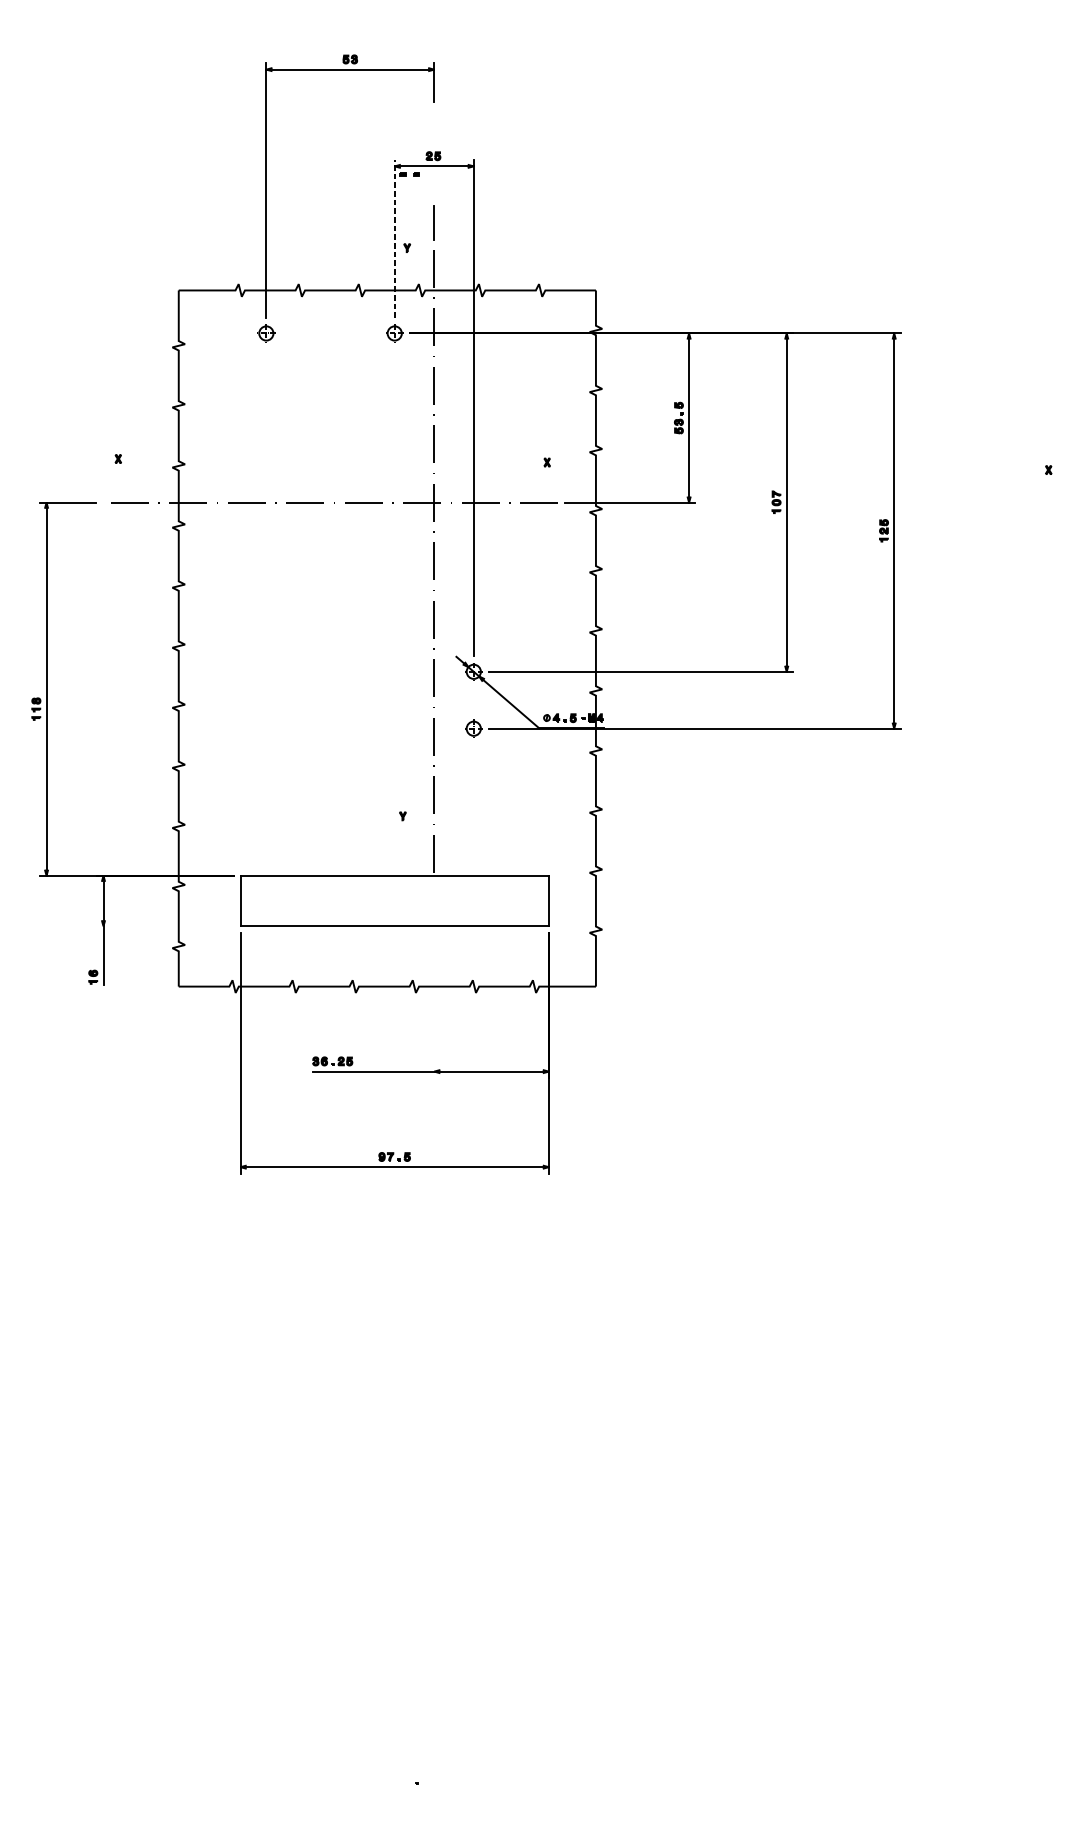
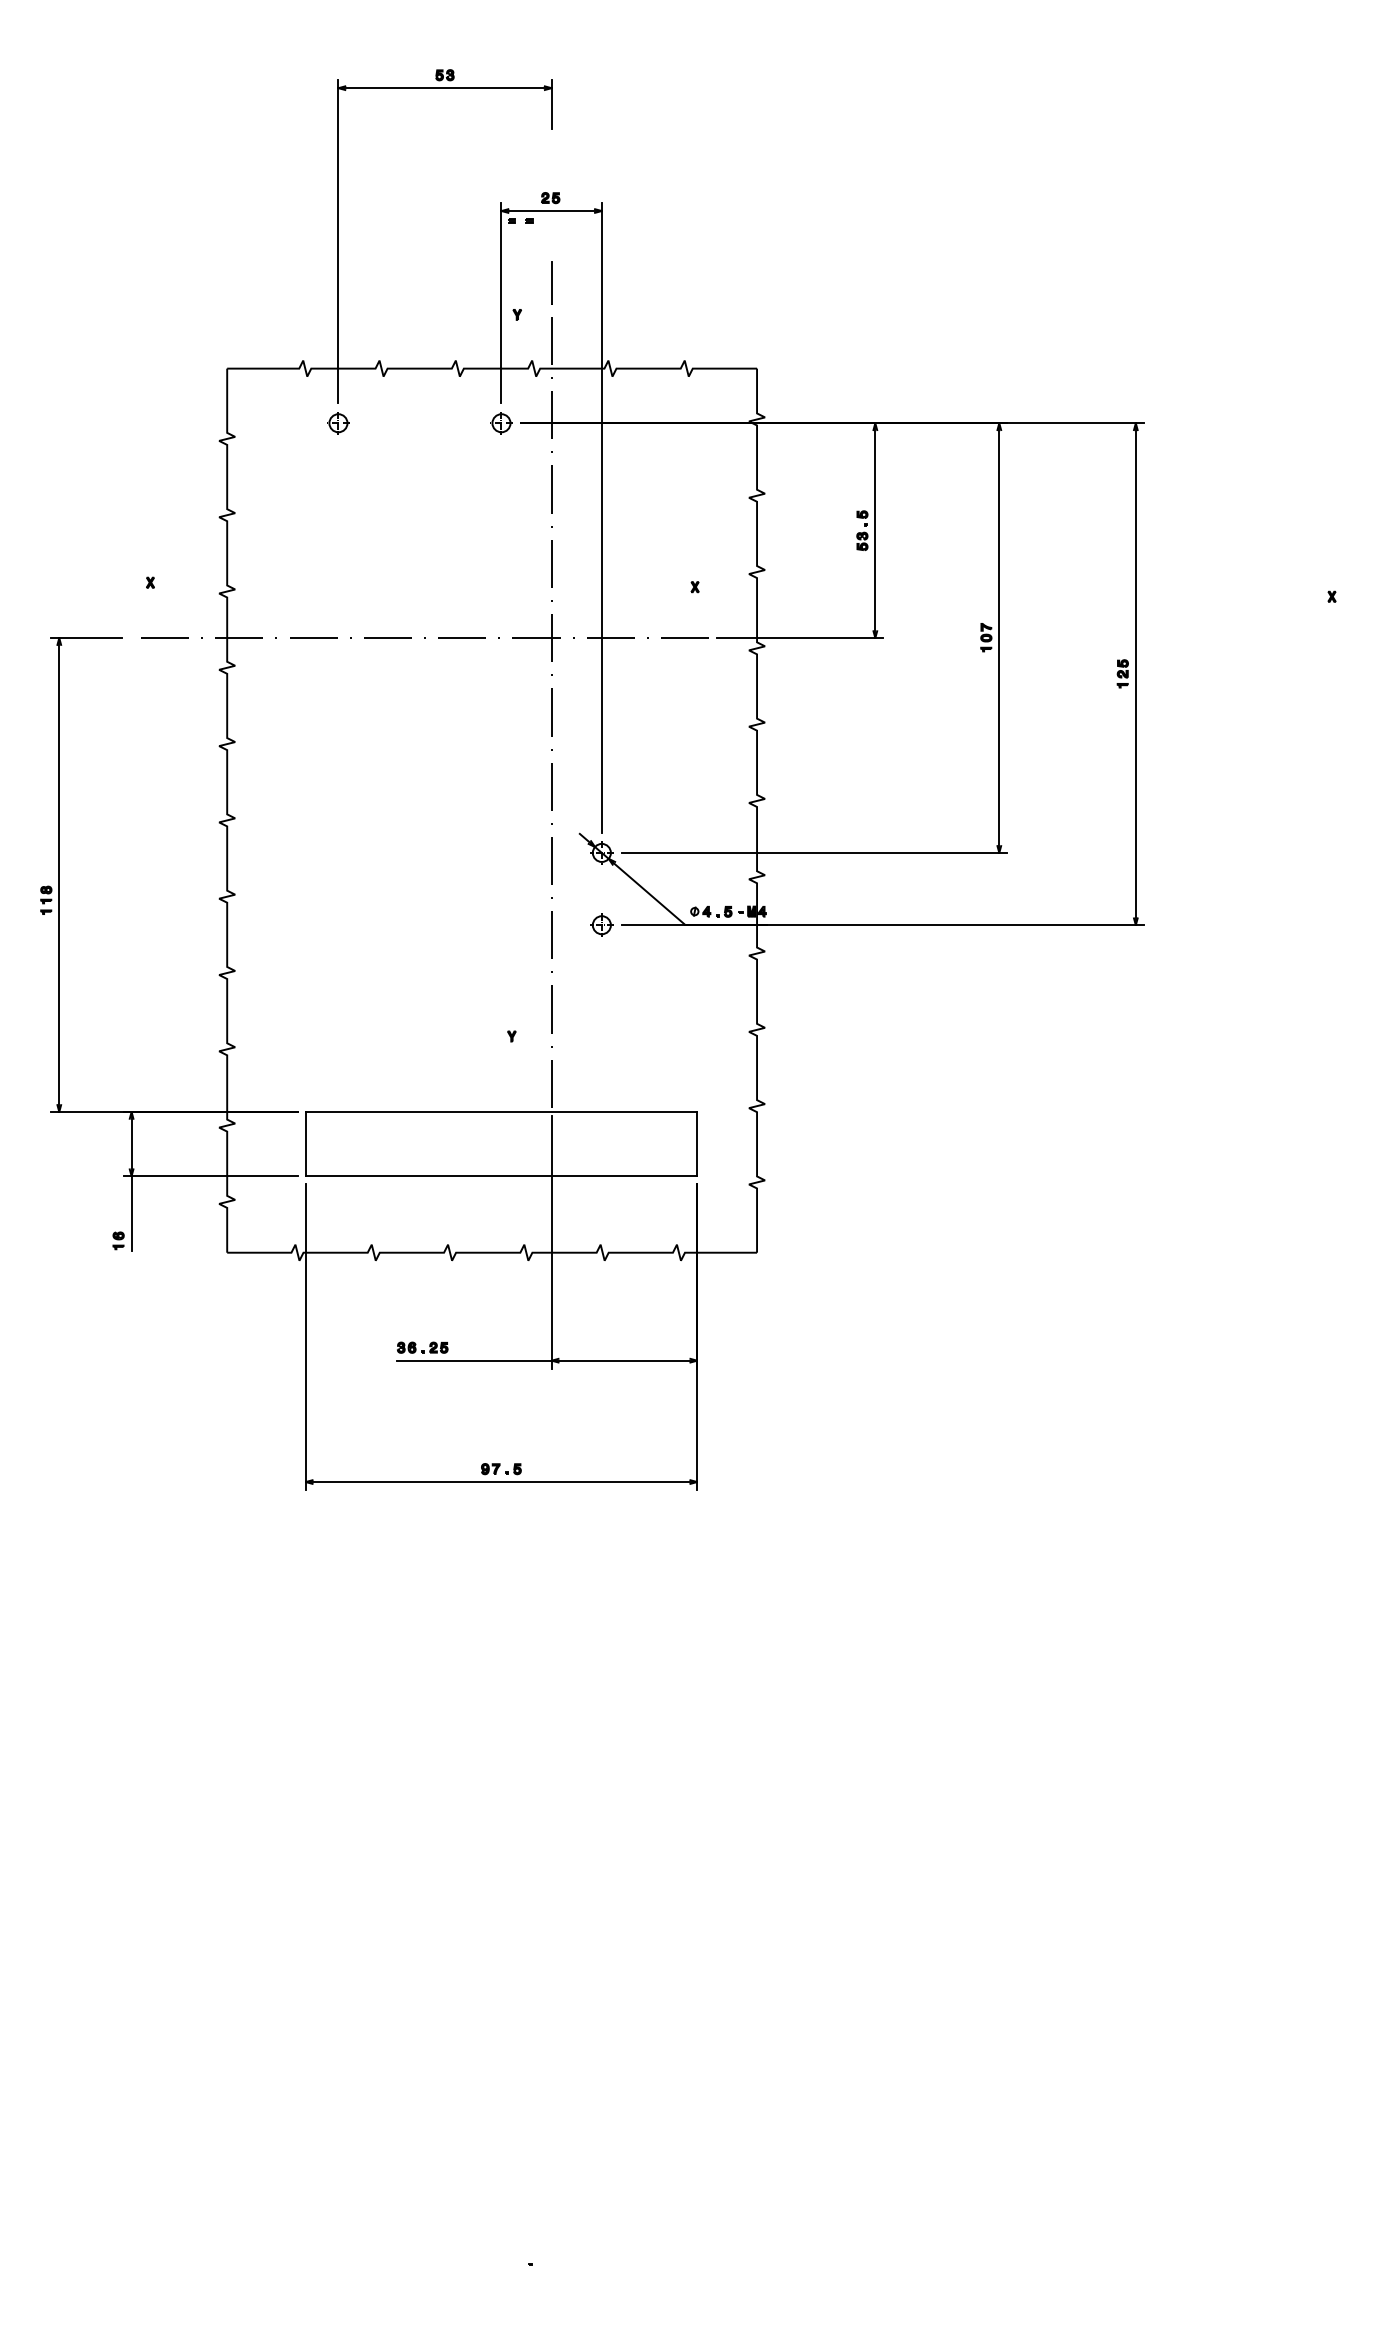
line: (394, 238) -> (501, 302), dashed -> solid
line: (165, 926) -> (210, 1176), added
line: (434, 978) -> (551, 1242), added

